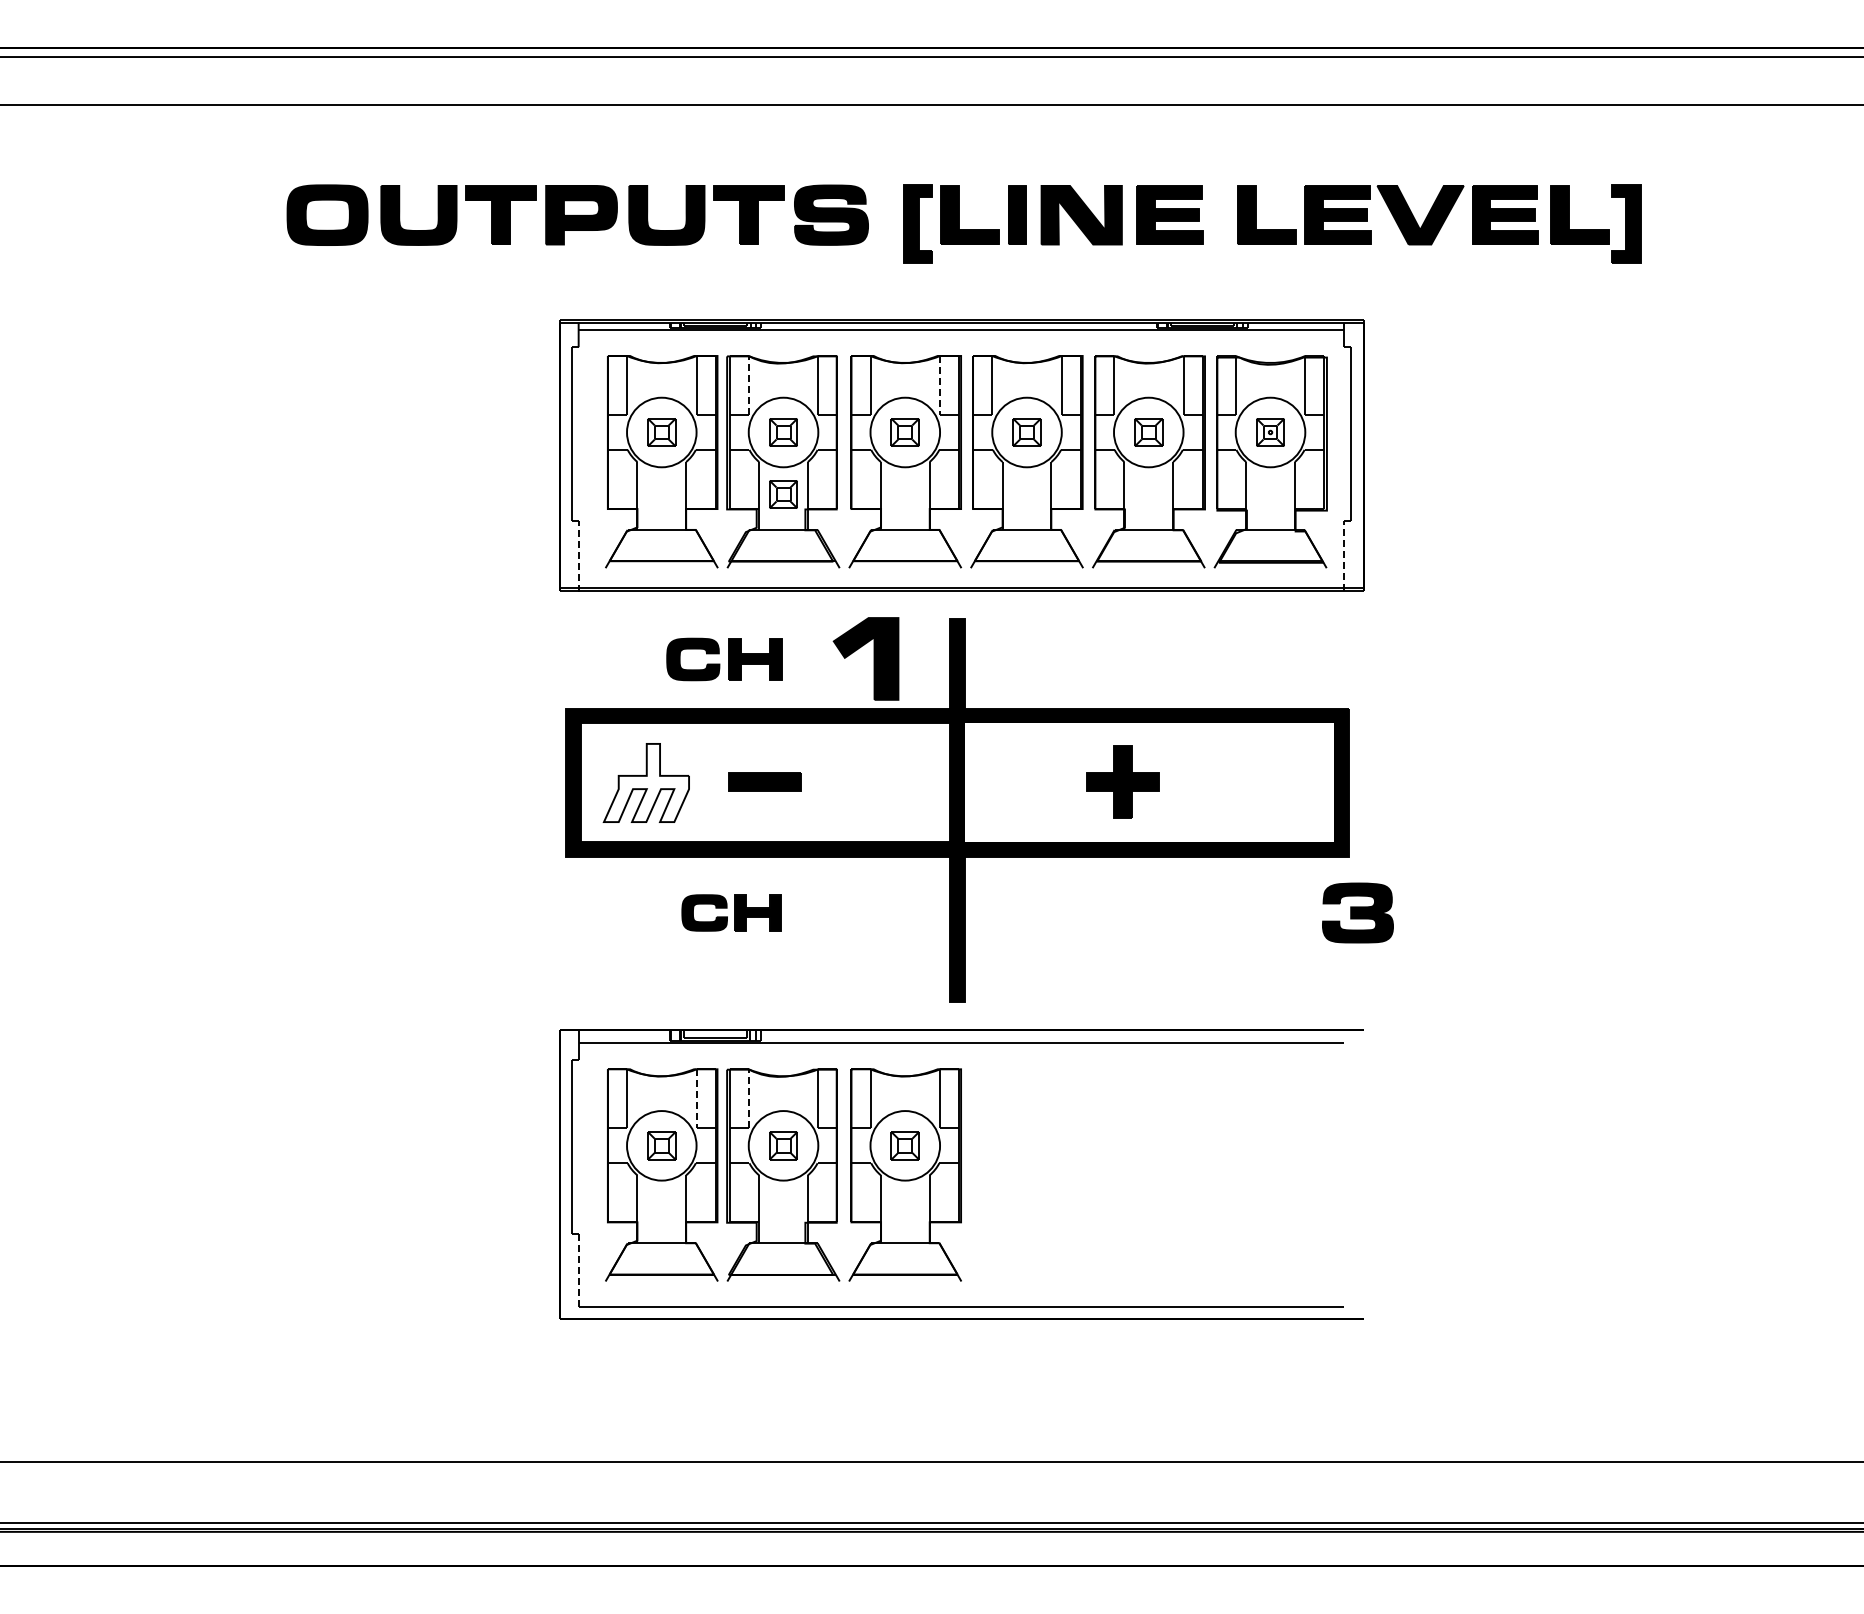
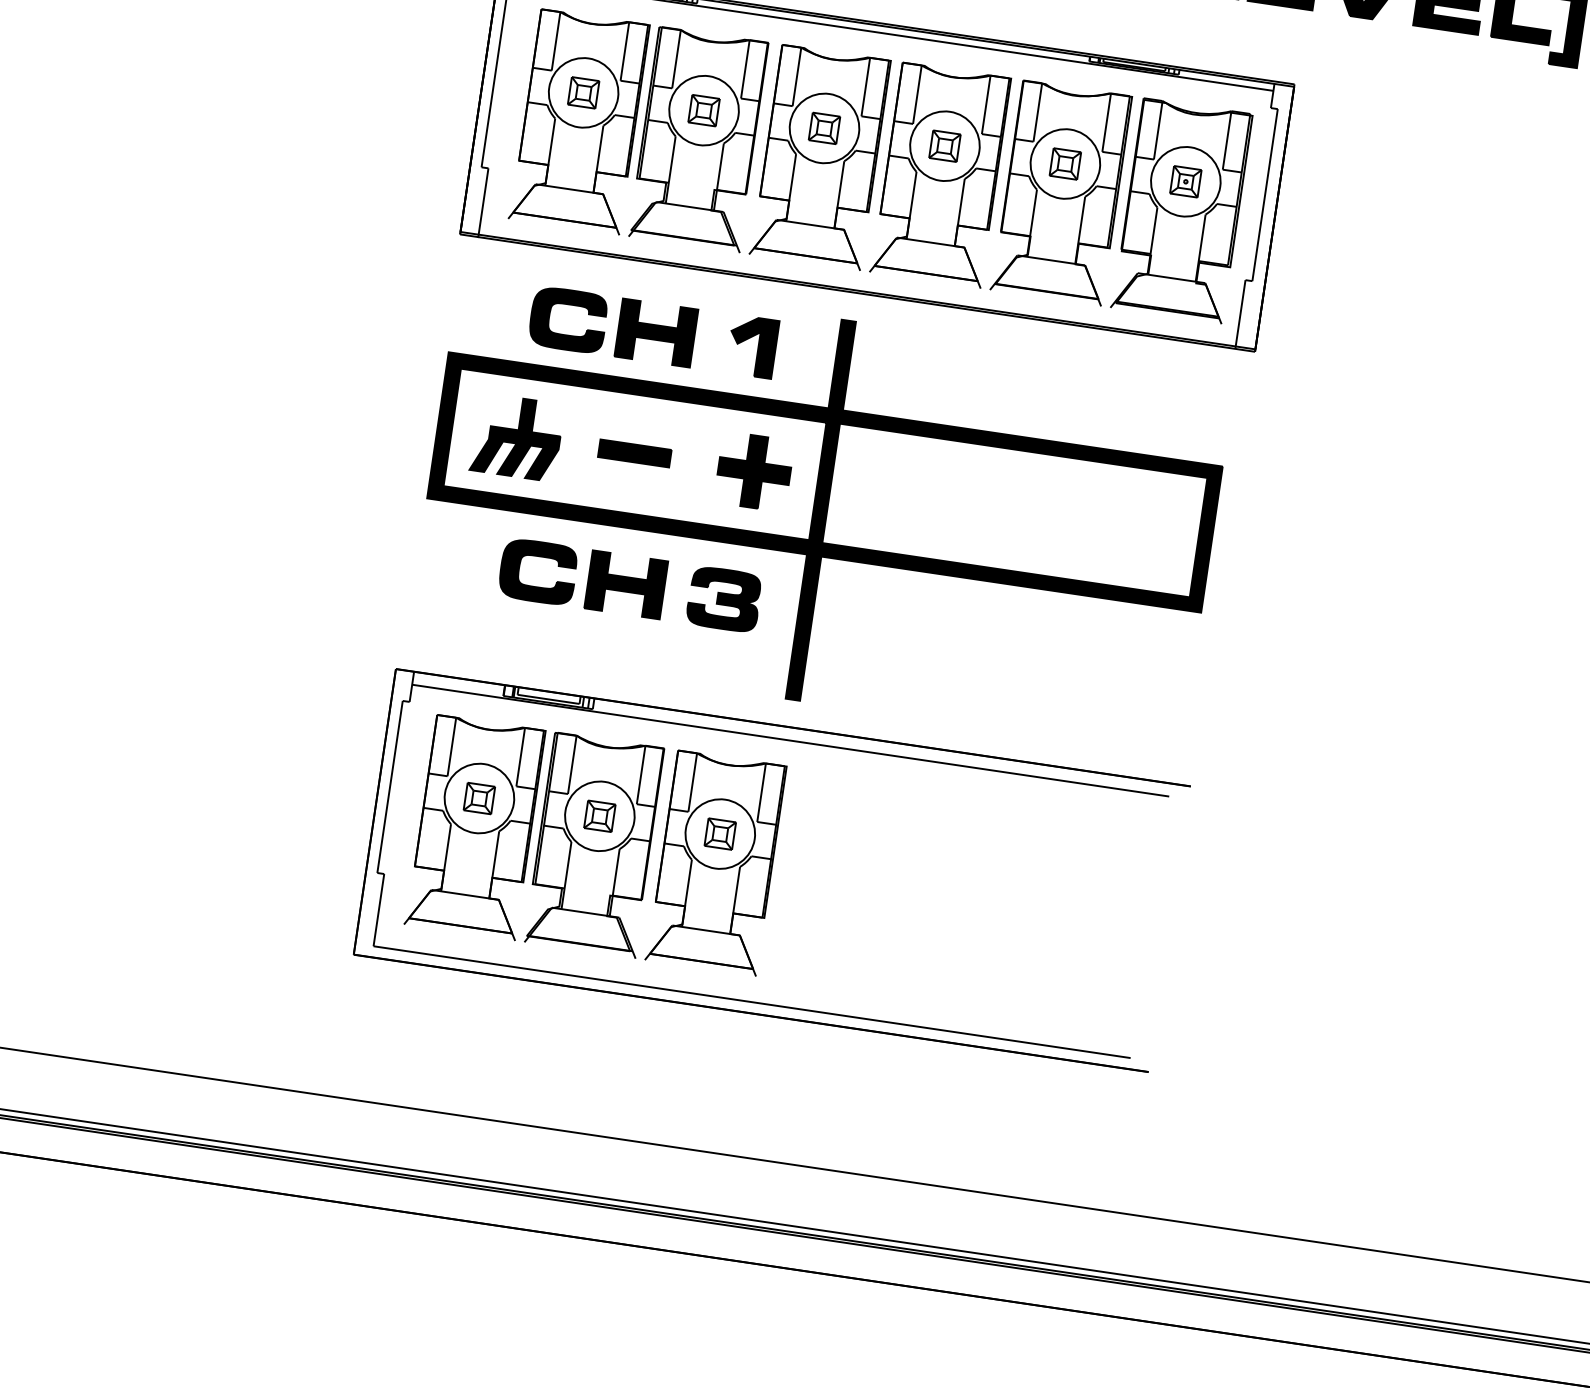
line: (748, 385) -> (676, 59), dashed -> solid
line: (940, 385) -> (866, 87), dashed -> solid
part: (783, 494) -> (694, 171), removed
line: (578, 555) -> (483, 202), dashed -> solid
line: (1343, 555) -> (1240, 314), dashed -> solid
part: (865, 658) -> (752, 346), size x0.71
part: (724, 659) -> (612, 326), size x1.43
part: (1122, 781) -> (753, 470), moved
fill: (646, 782) -> (517, 436), added
part: (731, 912) -> (582, 577), size x1.67
part: (1357, 912) -> (723, 598), moved
line: (696, 1098) -> (520, 756), dashed -> solid
line: (748, 1098) -> (572, 764), dashed -> solid
line: (578, 1270) -> (378, 909), dashed -> solid

